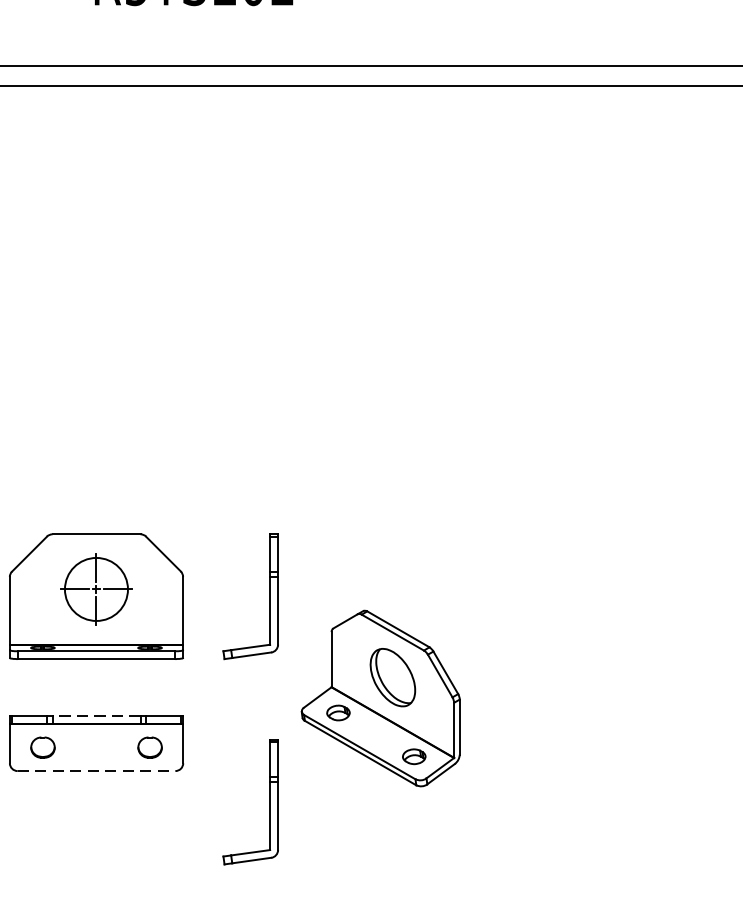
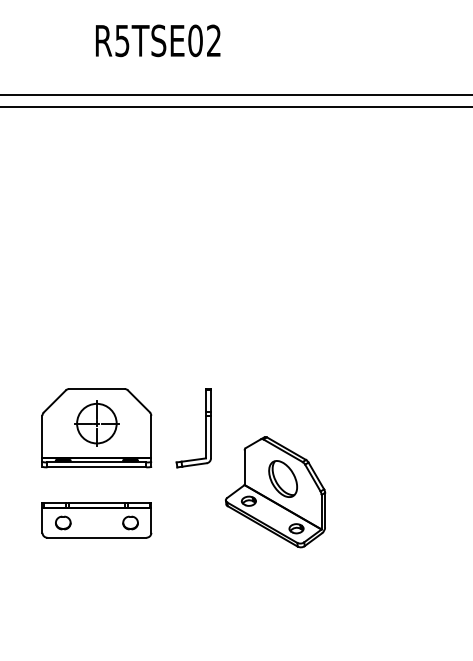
line: (95, 716) -> (96, 503), dashed -> solid
line: (97, 770) -> (97, 537), dashed -> solid
part: (269, 802) -> (205, 557), removed

